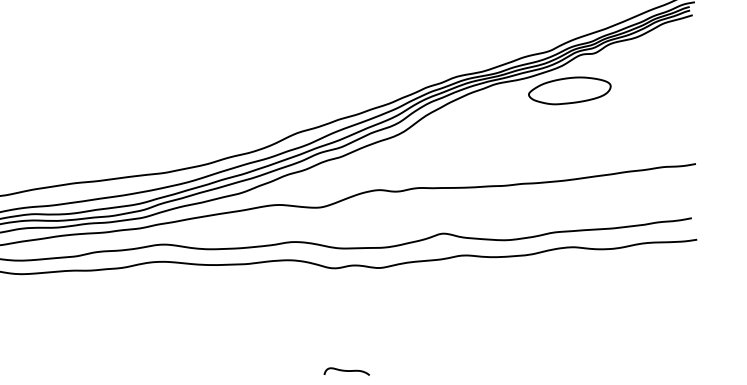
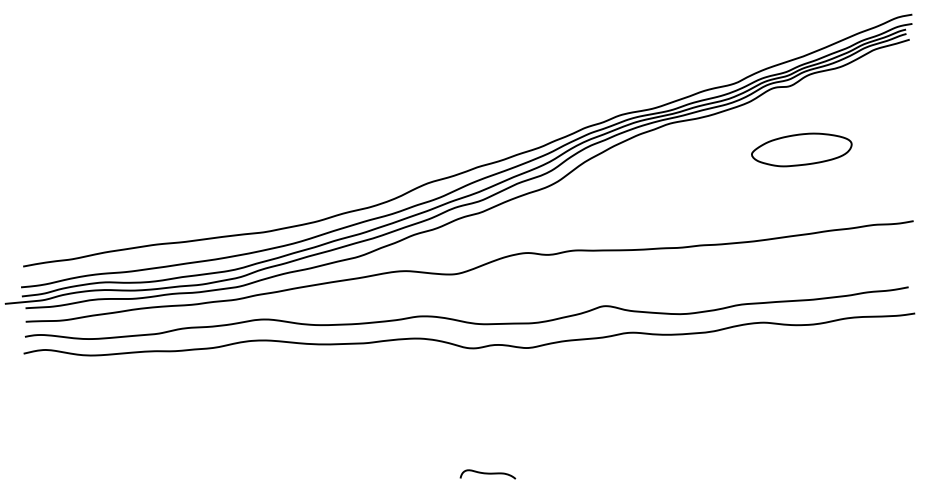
part: (569, 90) -> (801, 149), moved

